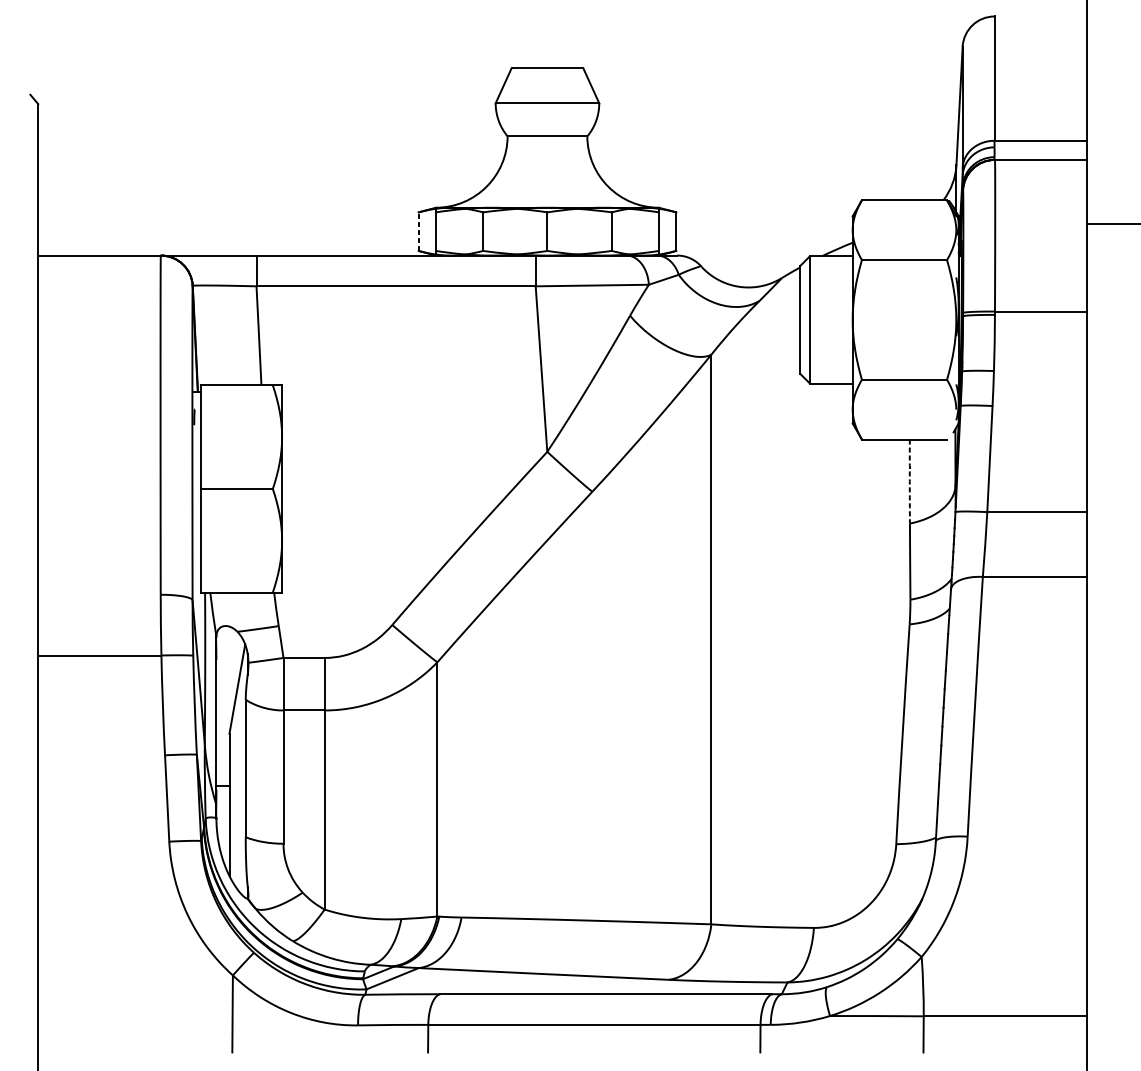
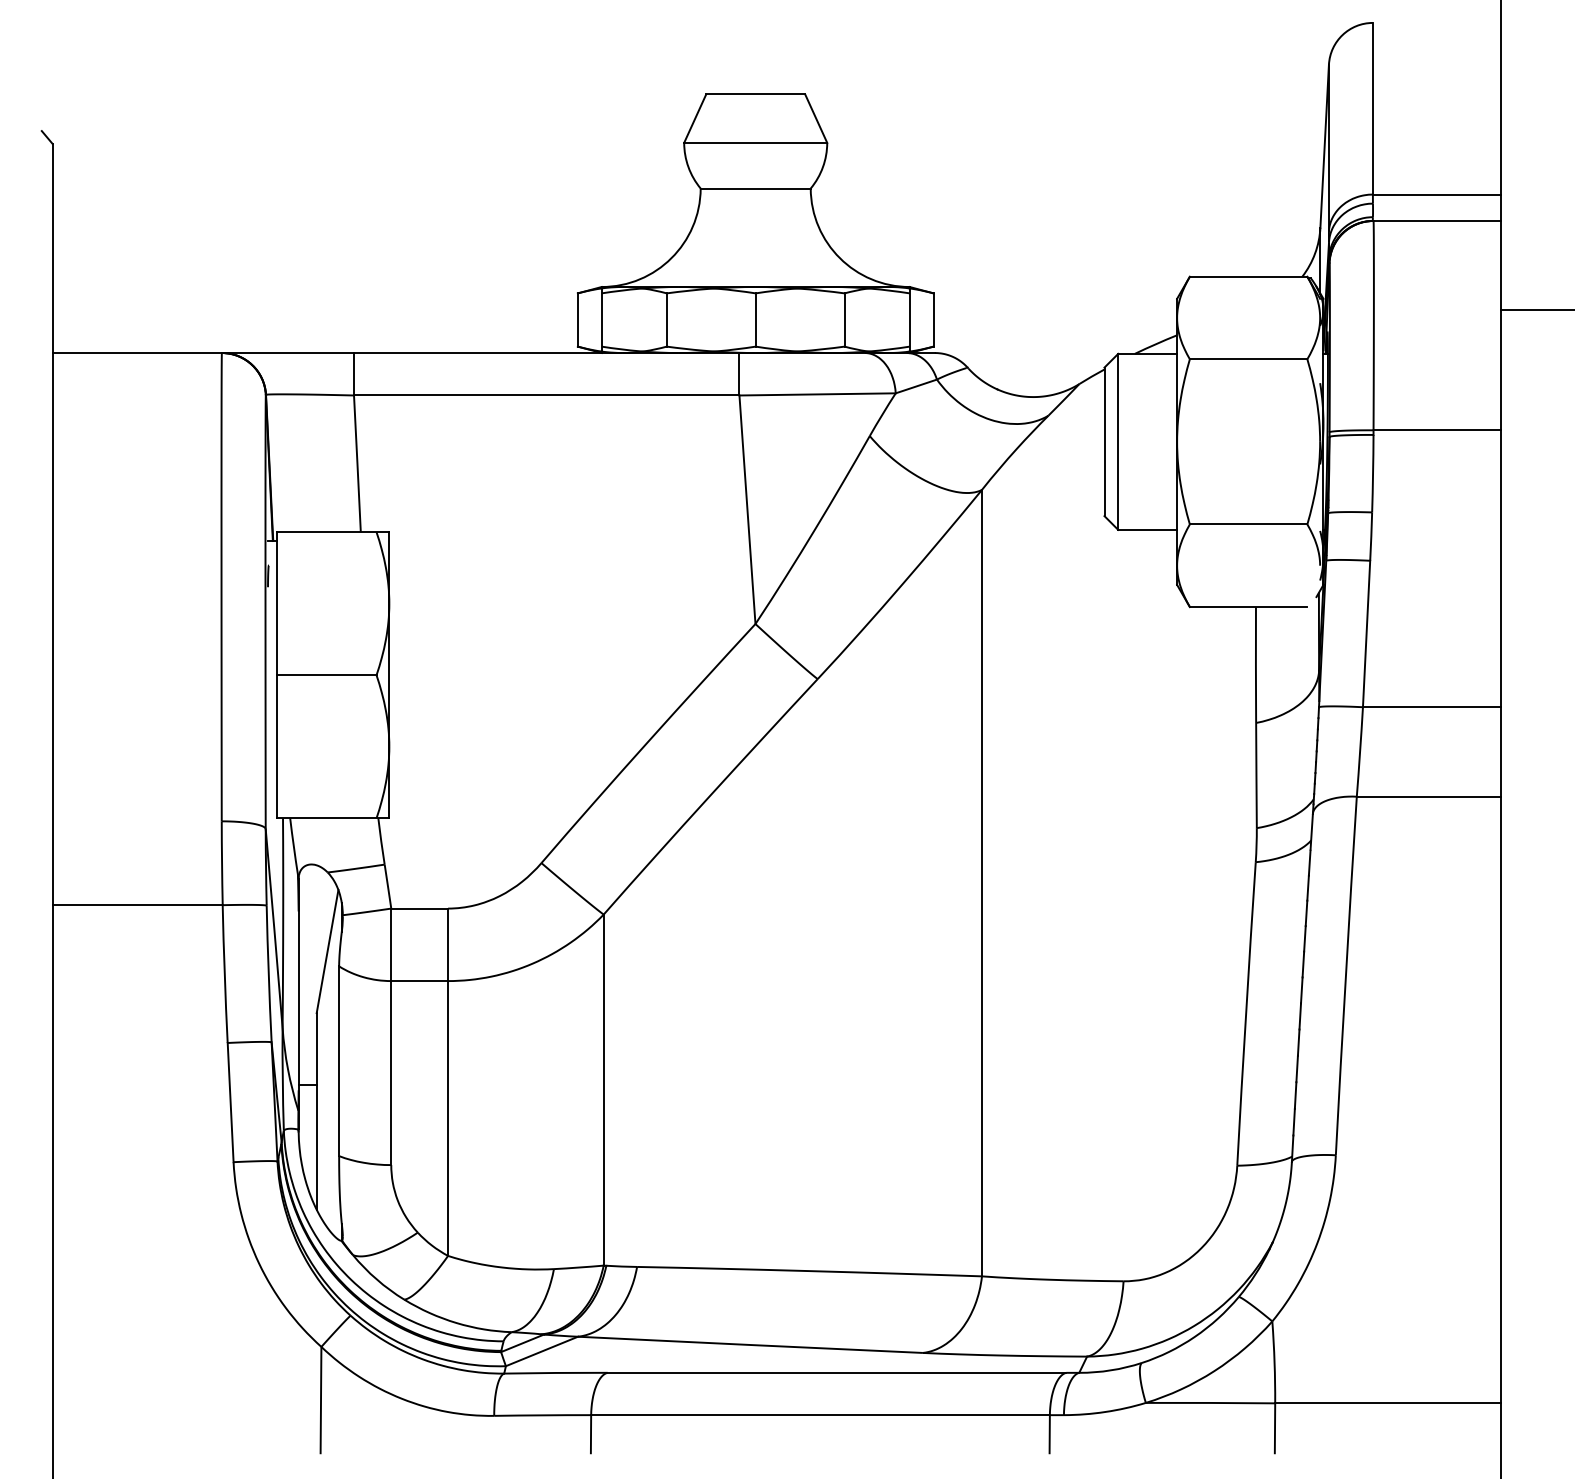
line: (418, 232) -> (577, 320), dashed -> solid
arc: (909, 481) -> (1255, 665), dashed -> solid

